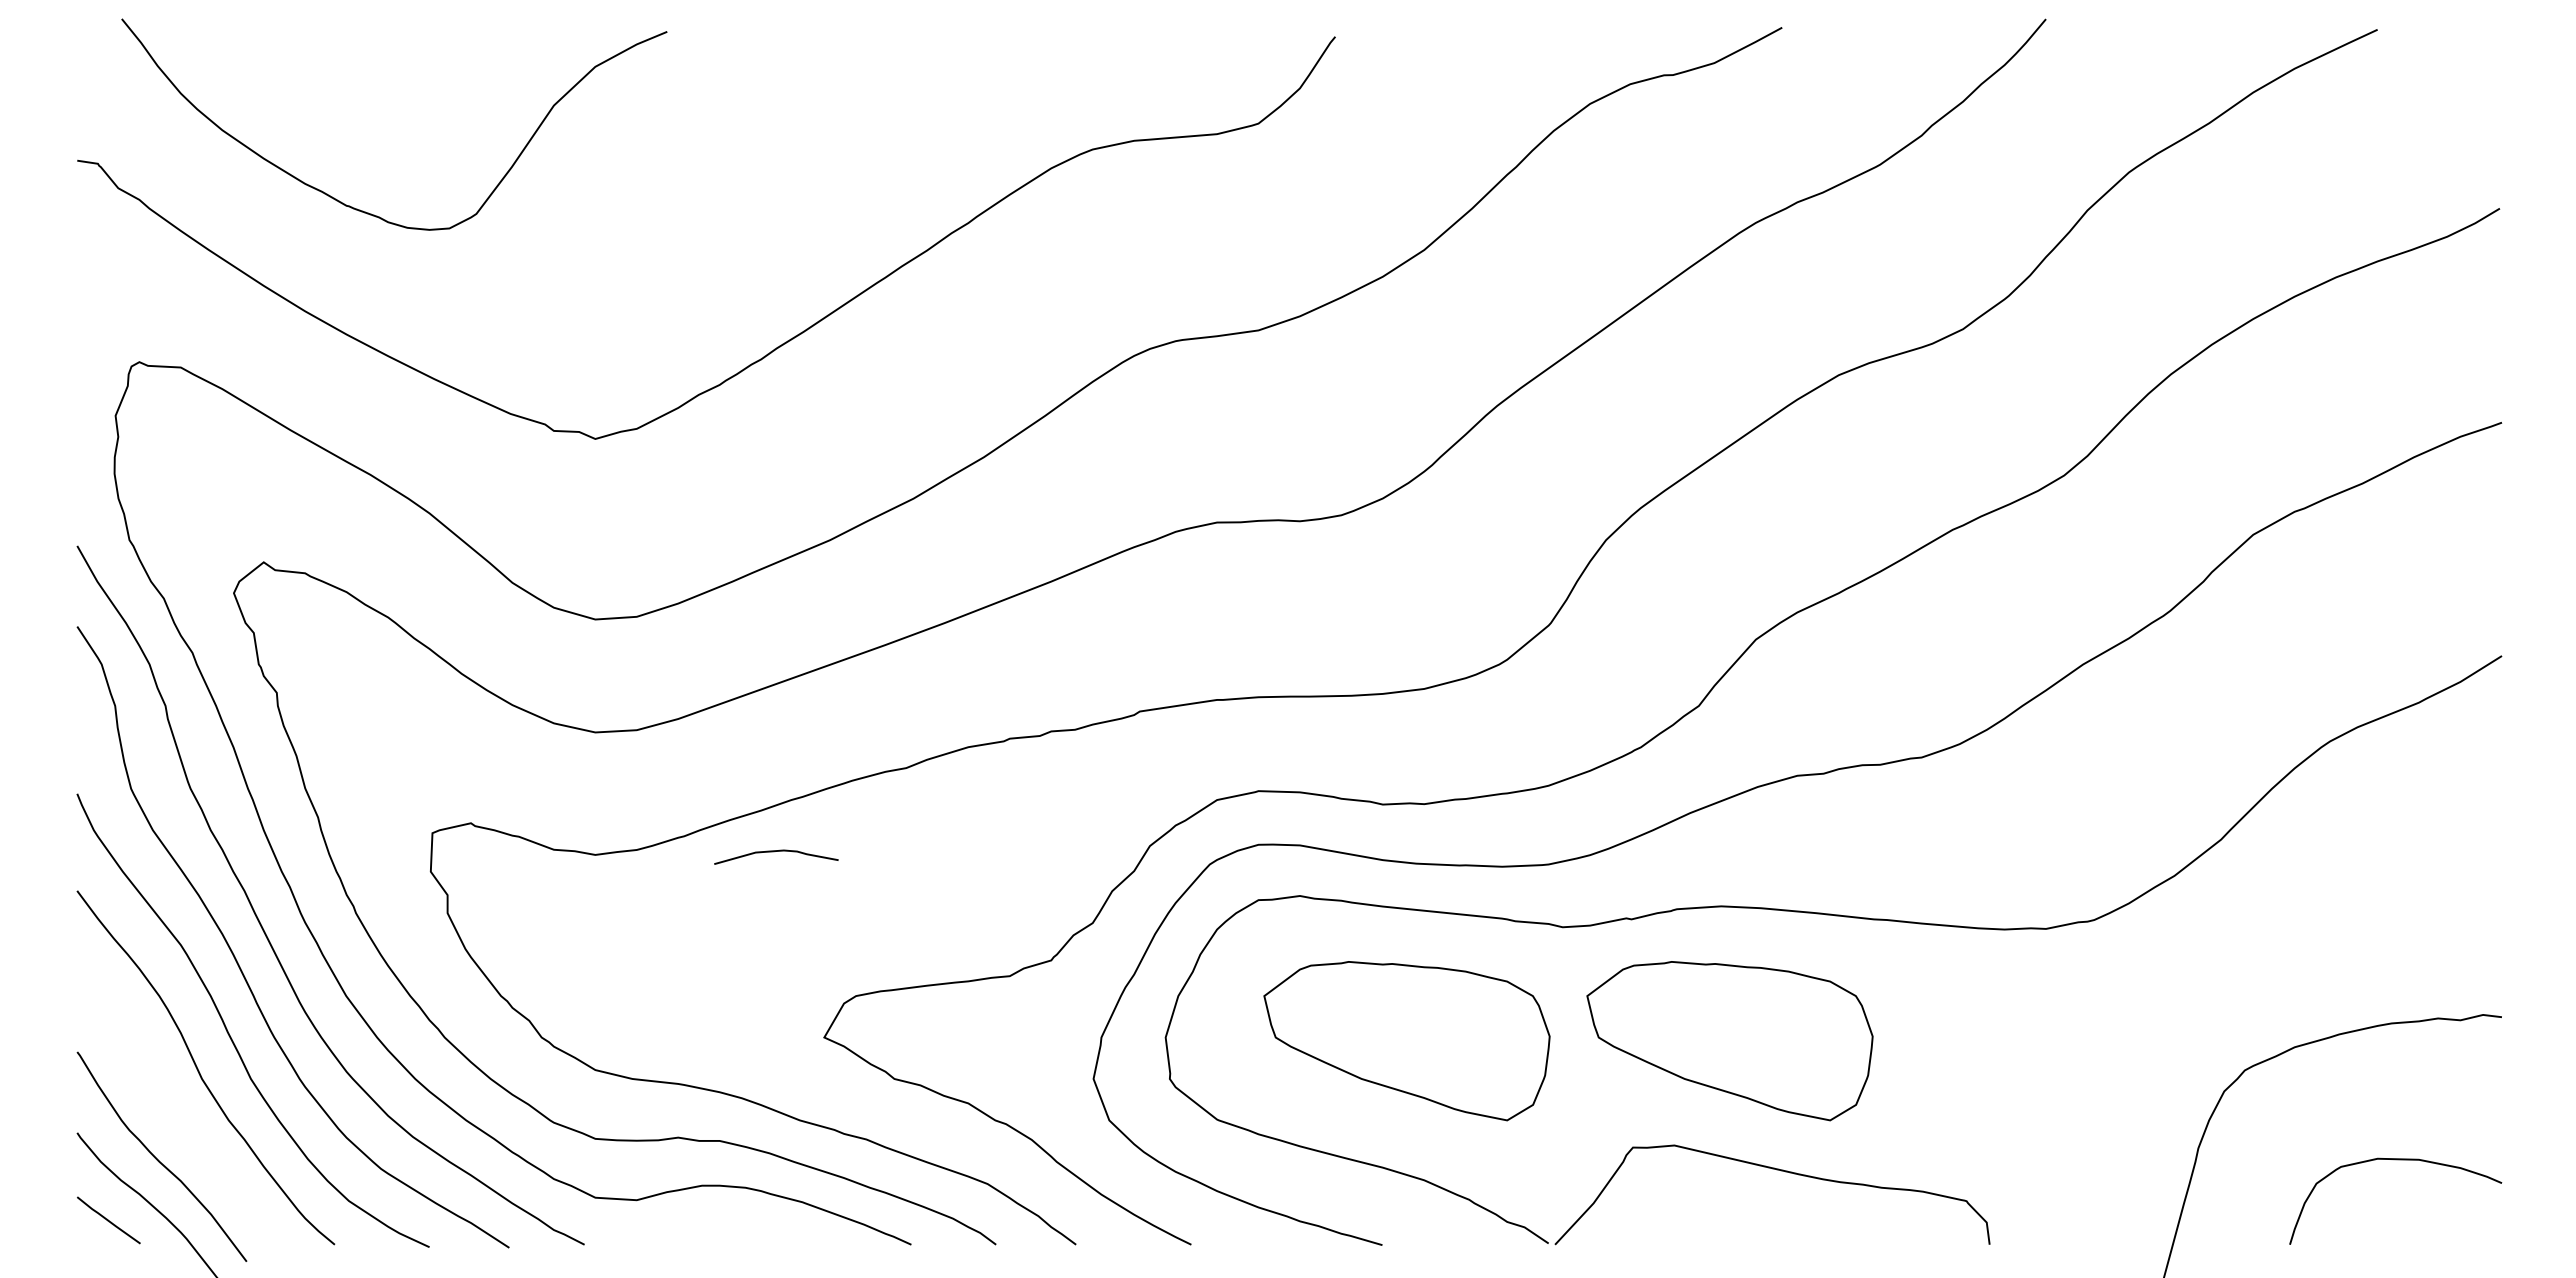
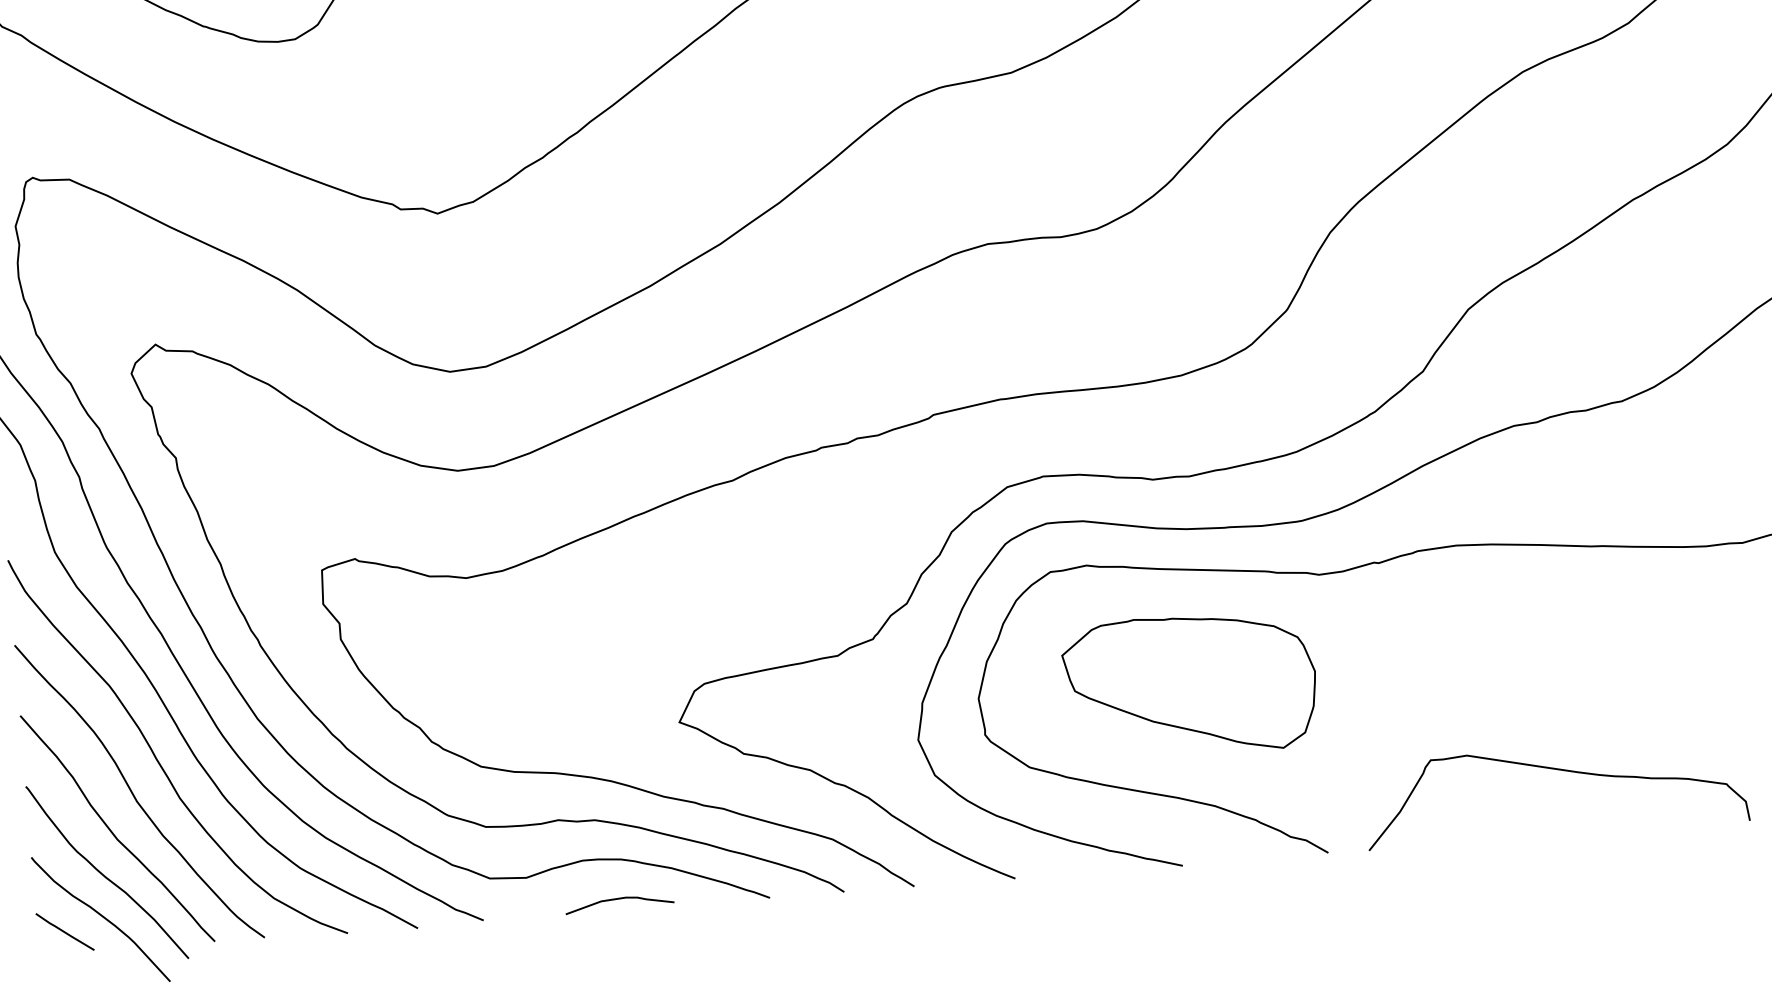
curve: (774, 852) -> (617, 900), moved
part: (1729, 1041) -> (1472, 663), removed
curve: (171, 1110) -> (112, 831), added
curve: (1776, 1170) -> (1558, 770), moved

